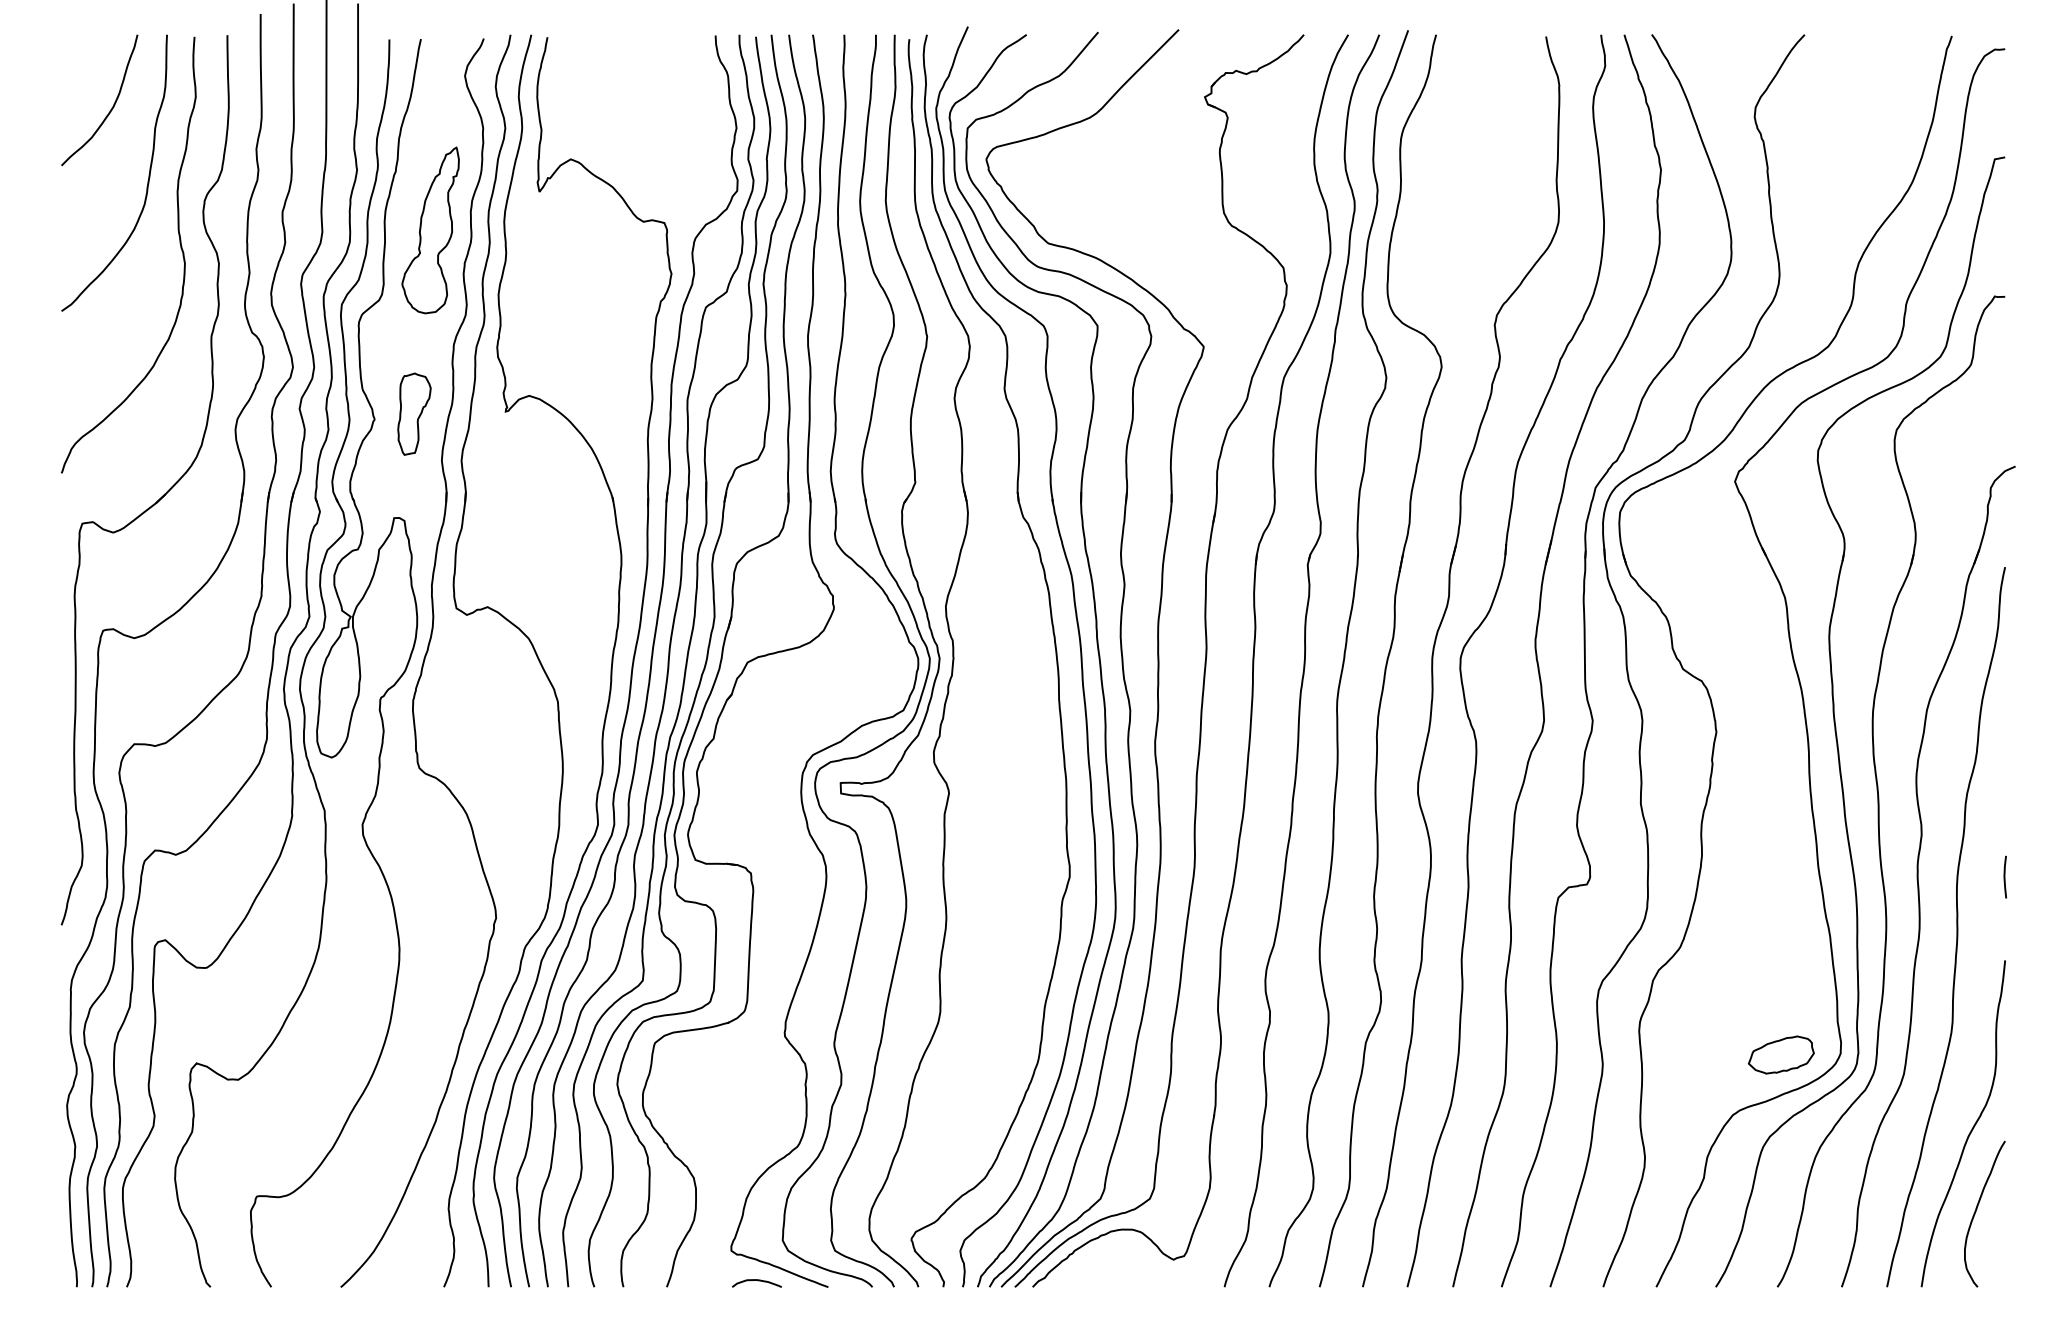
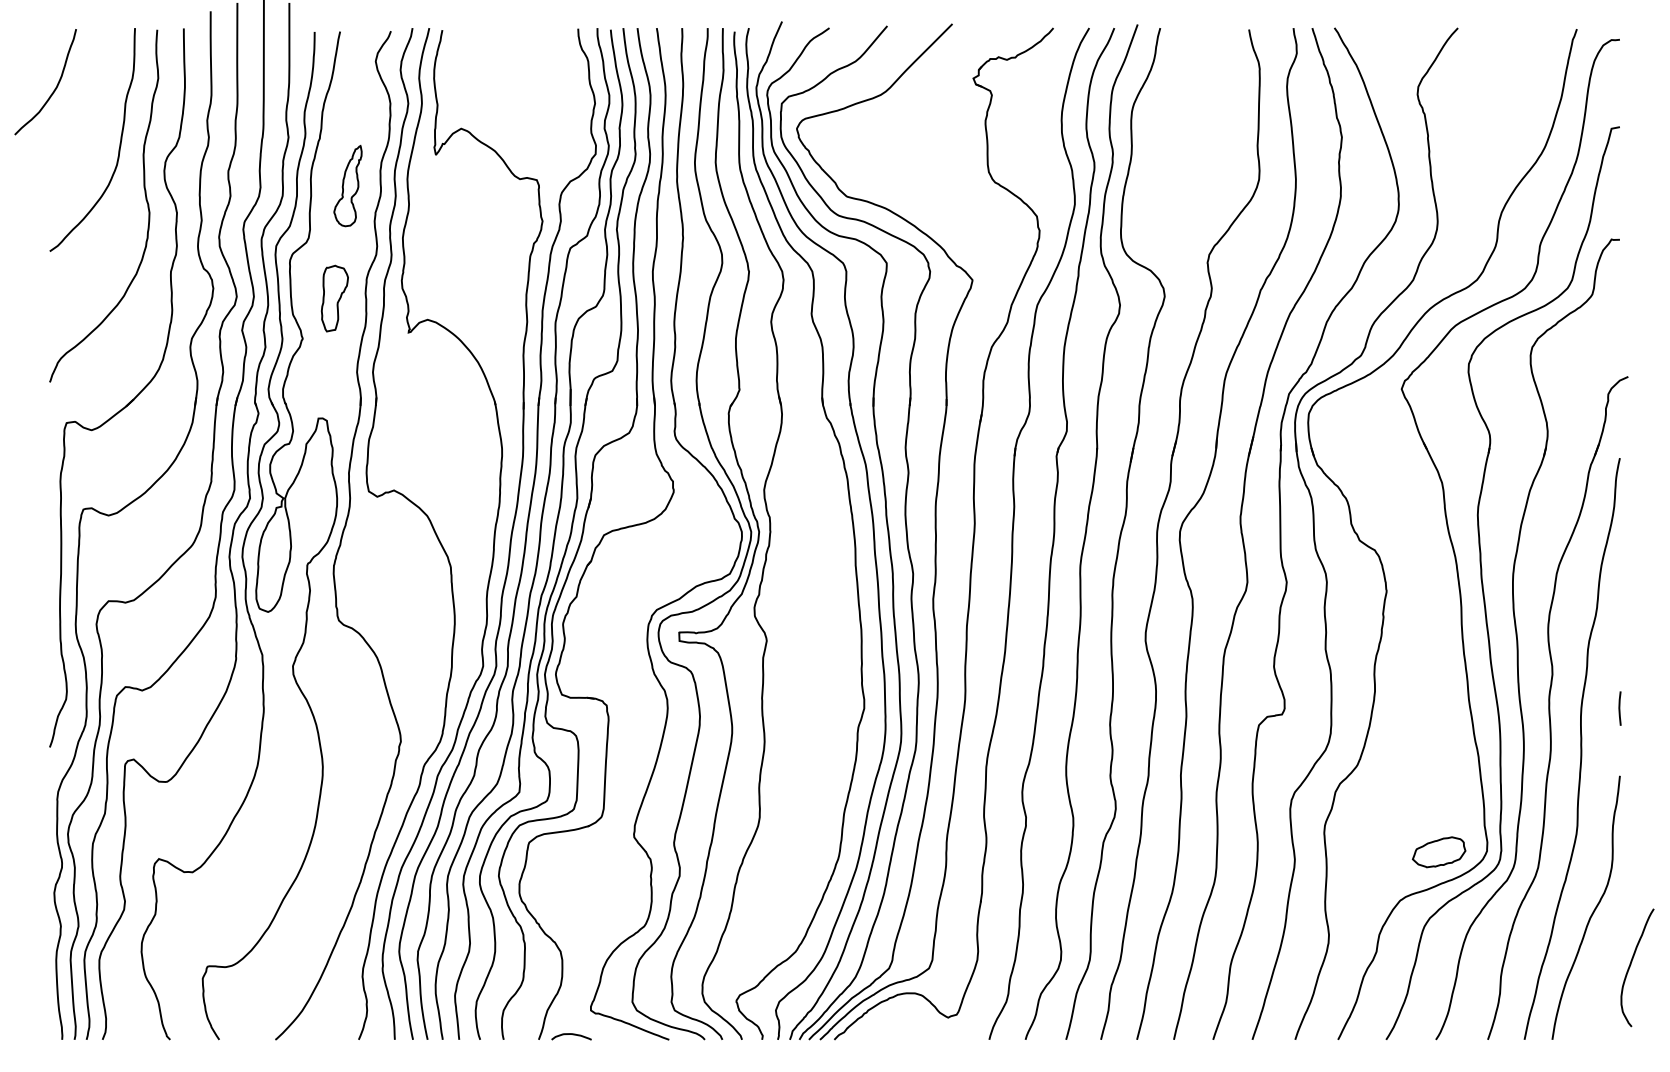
curve: (110, 108) -> (54, 88), moved
part: (430, 229) -> (347, 185), size x0.6
part: (413, 414) -> (334, 298), moved
curve: (1977, 1210) -> (1631, 964), moved
curve: (758, 1281) -> (572, 1035), moved

